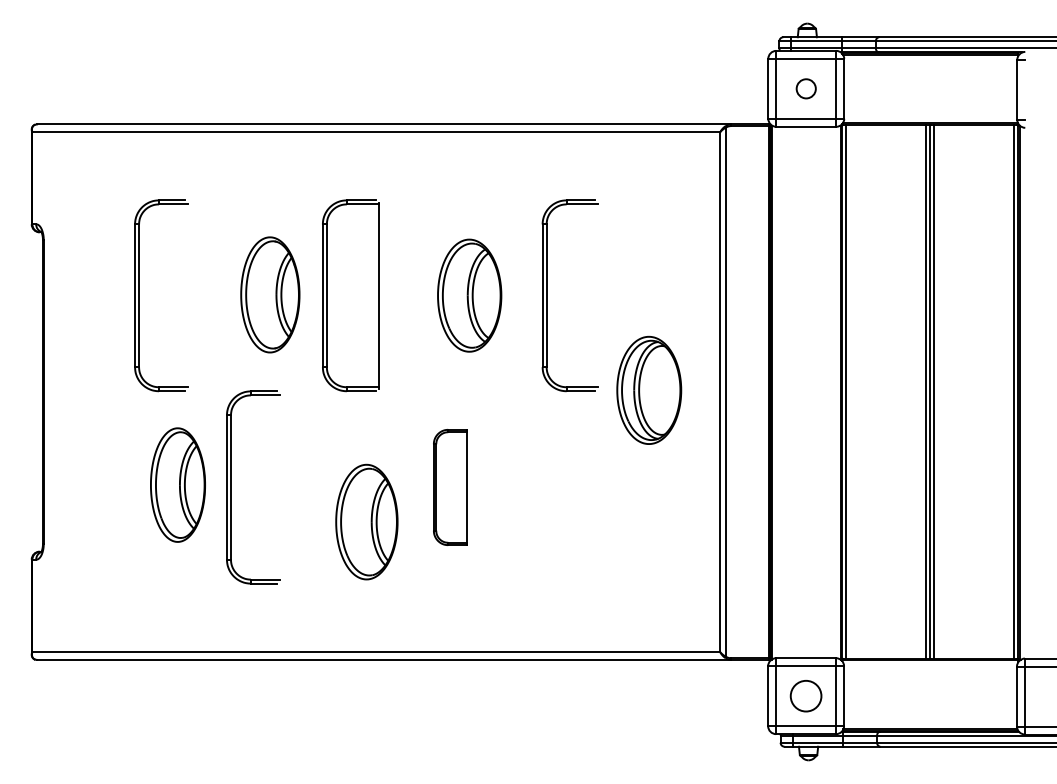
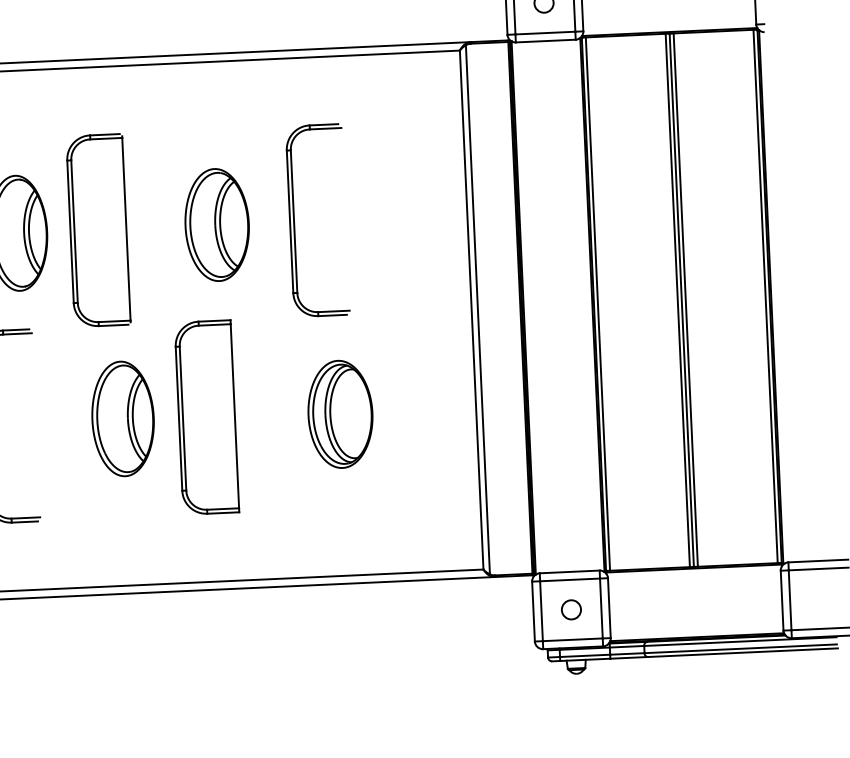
part: (649, 389) -> (340, 413), moved
part: (450, 487) -> (206, 417), size x1.67
part: (366, 521) -> (122, 418), moved
circle: (805, 695) -> (570, 609), size x0.62

